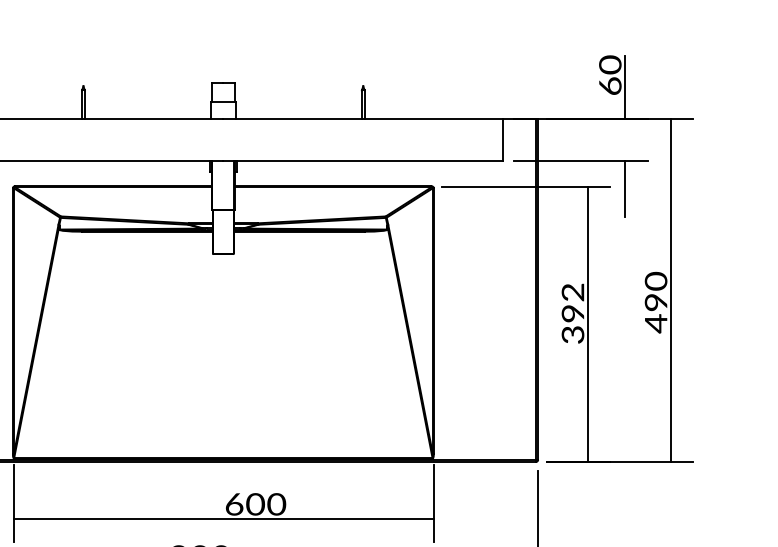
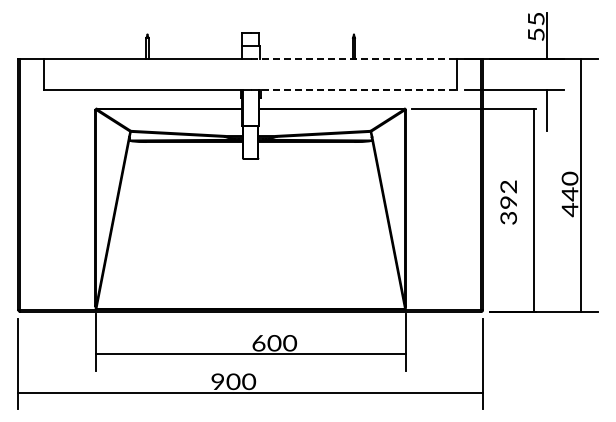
text: (610, 75) -> (536, 26), 60 -> 55
line: (364, 119) -> (354, 59), solid -> dashed
line: (364, 160) -> (354, 89), solid -> dashed
text: (655, 302) -> (569, 194), 490 -> 440
line: (587, 324) -> (533, 210), moved

